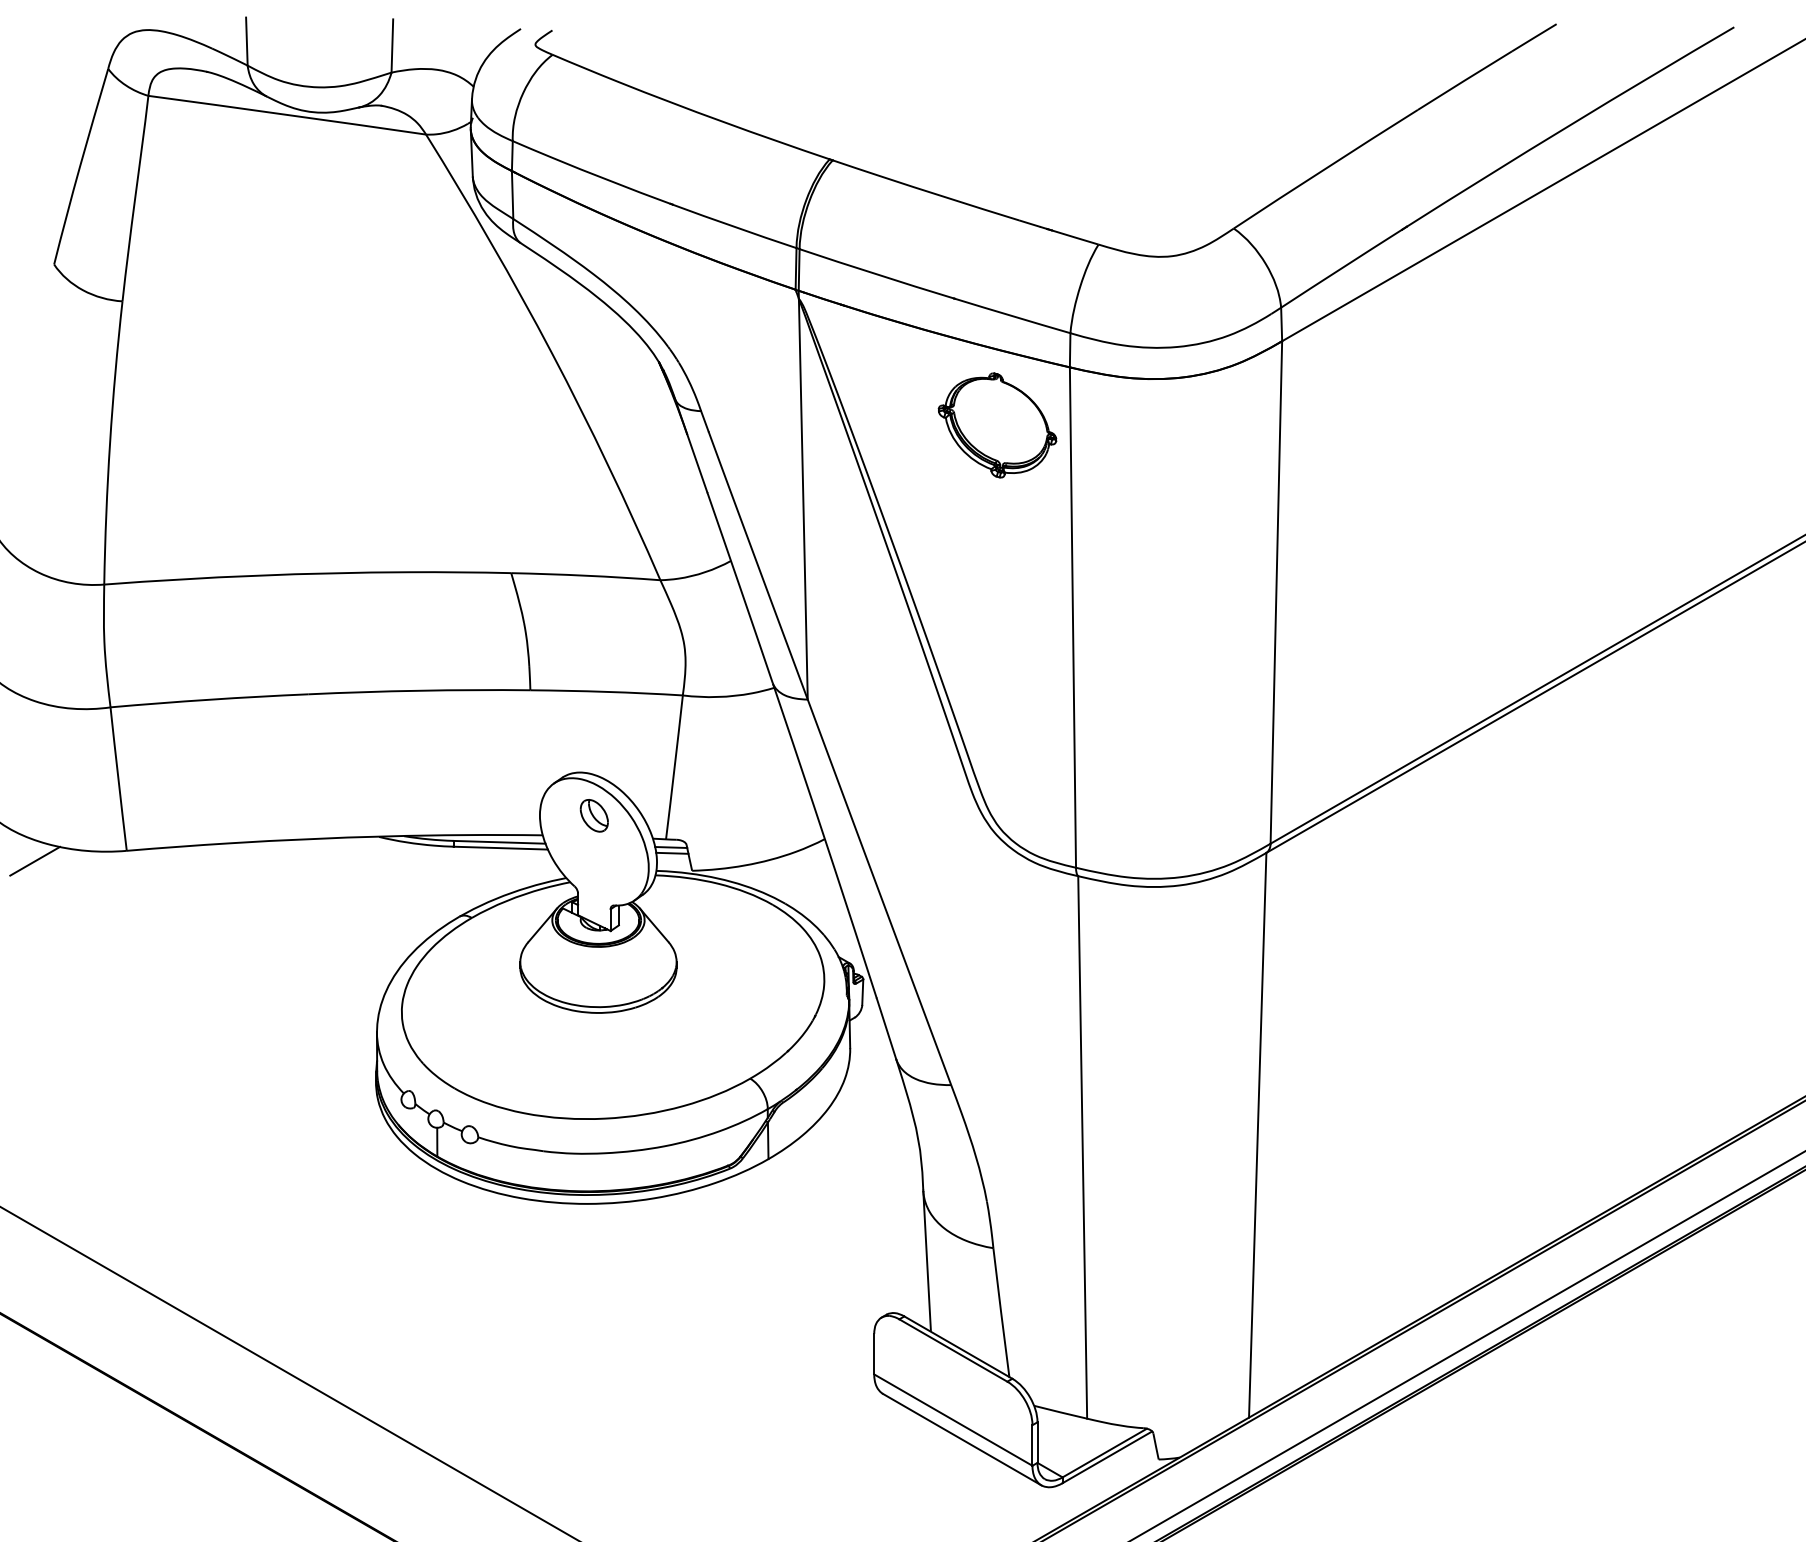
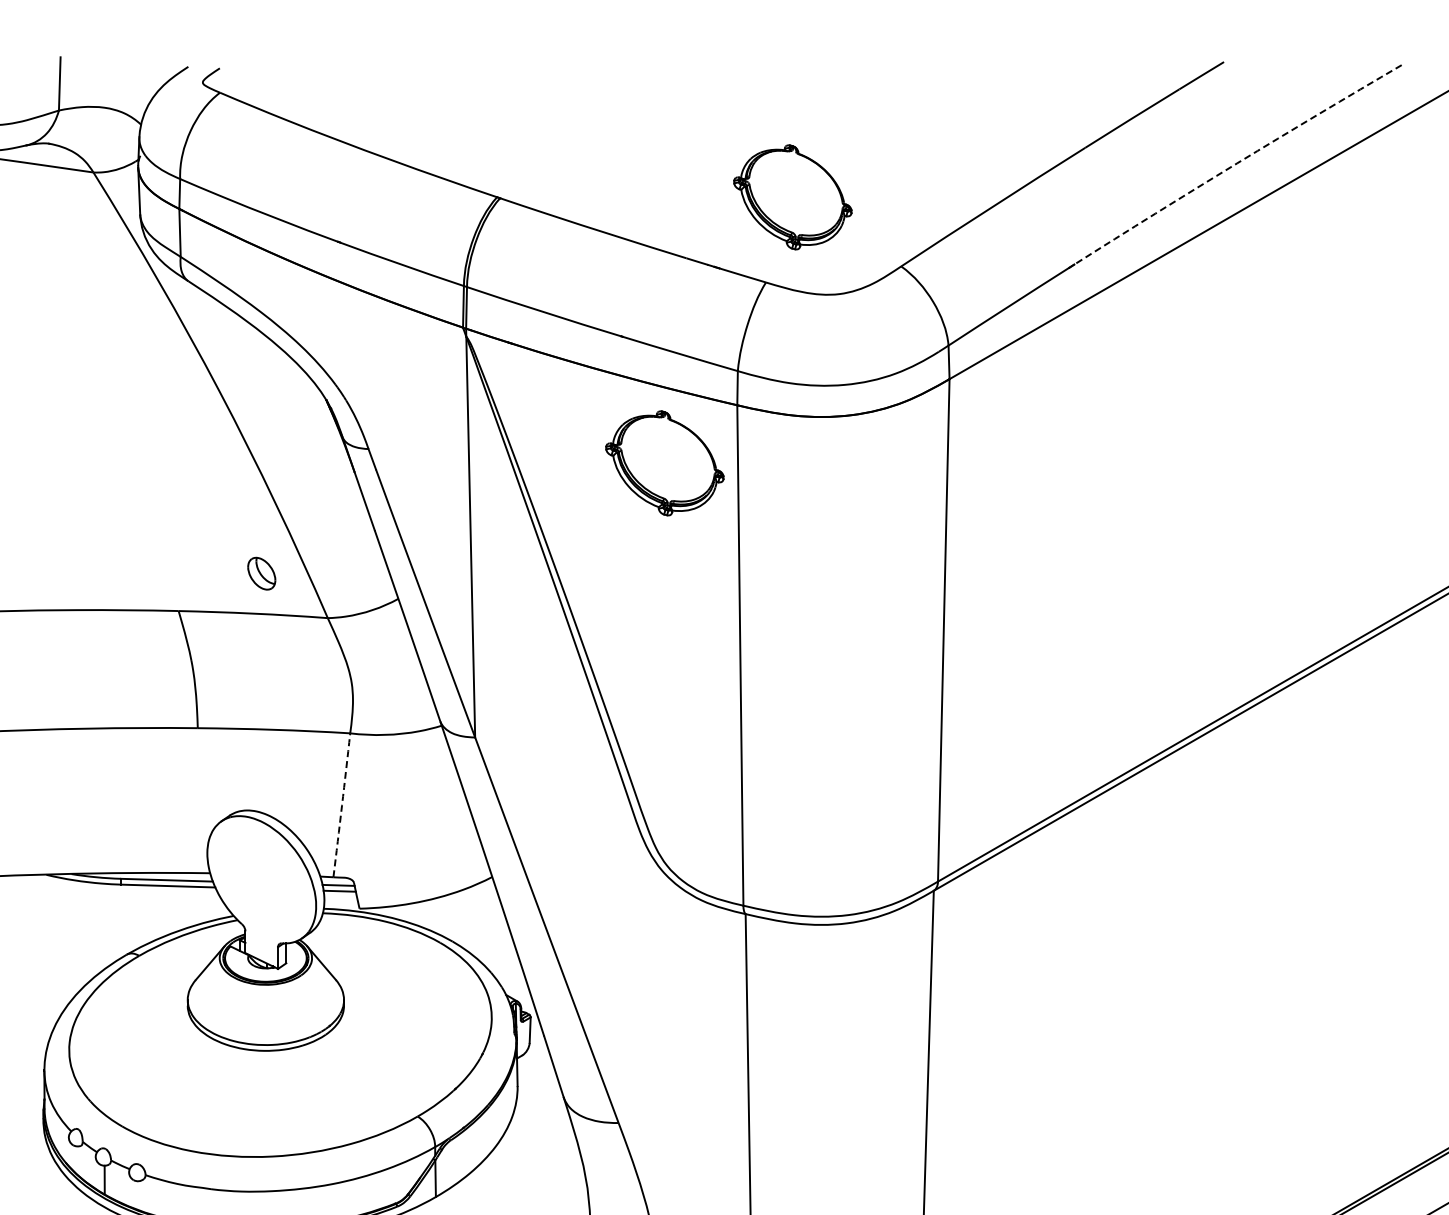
arc: (1569, 125) -> (1236, 163), solid -> dashed
part: (1125, 159) -> (792, 197), added
arc: (674, 767) -> (341, 805), solid -> dashed
part: (593, 815) -> (260, 573), moved

